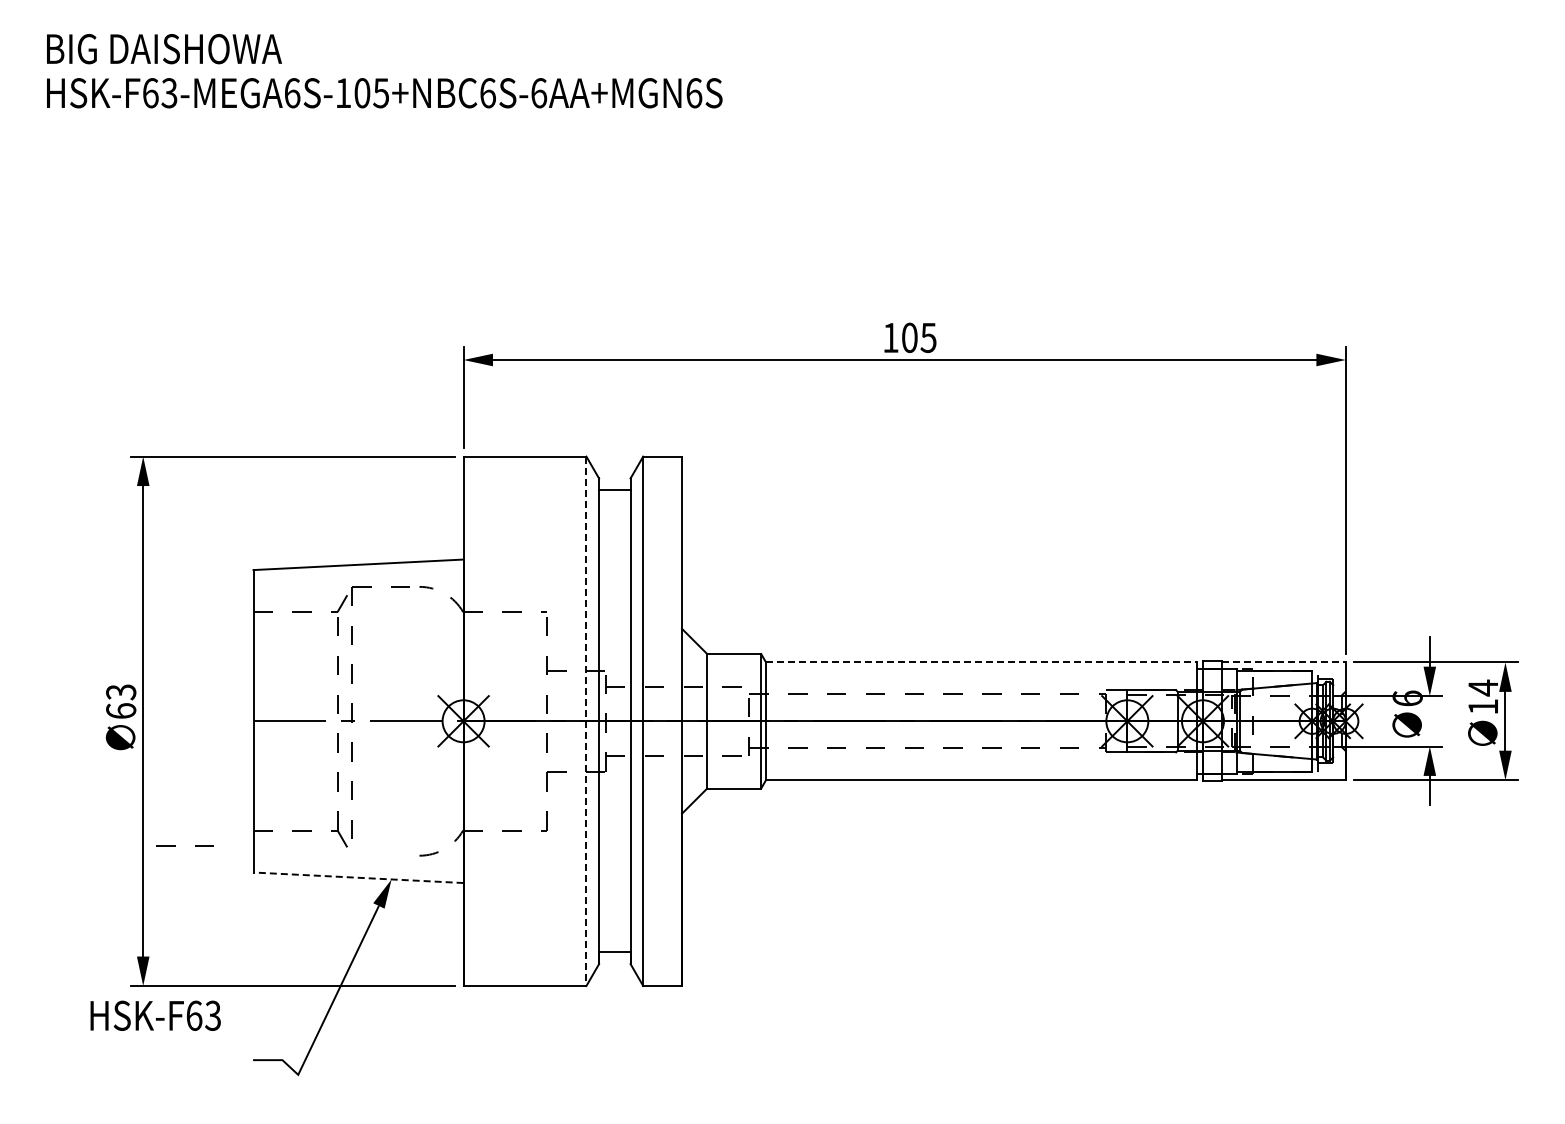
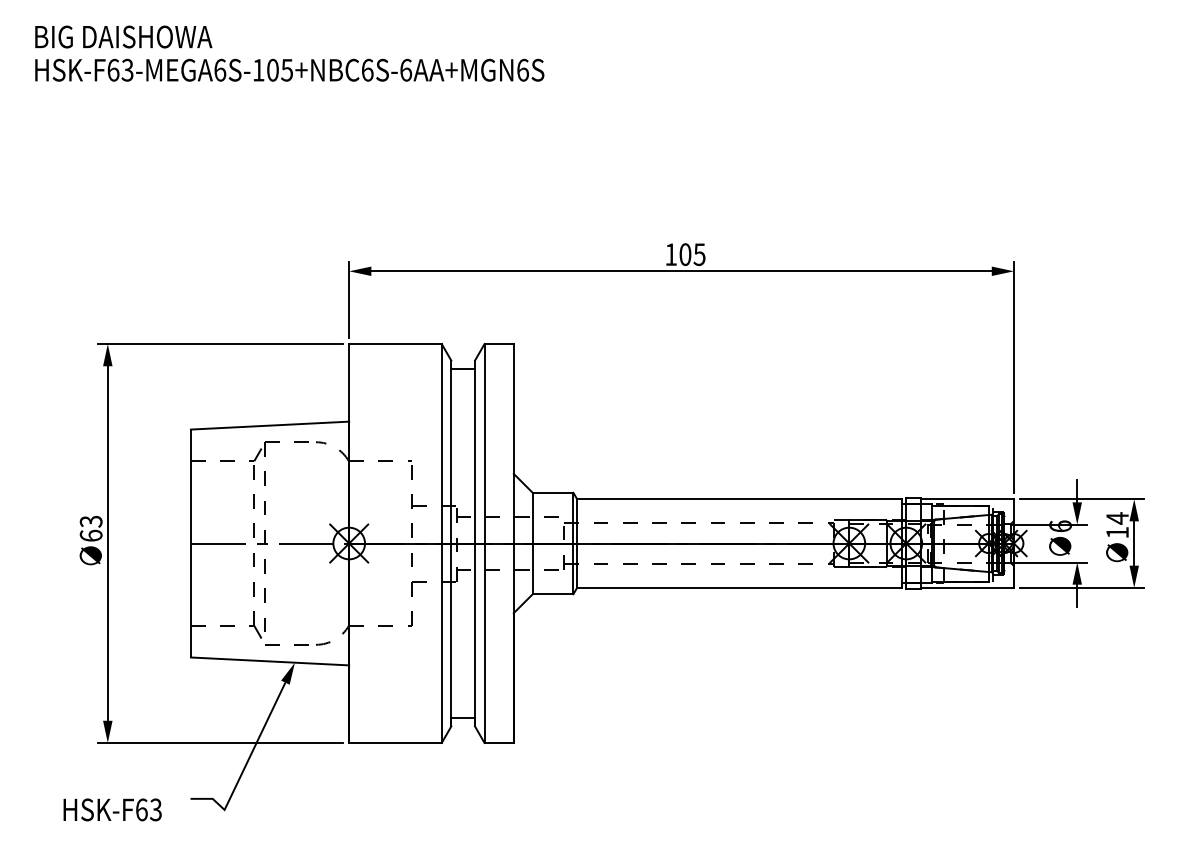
line: (981, 662) -> (739, 499), dashed -> solid
line: (1284, 662) -> (967, 499), dashed -> solid
line: (586, 721) -> (441, 543), dashed -> solid
line: (175, 845) -> (279, 644), moved
line: (358, 877) -> (270, 661), dashed -> solid
text: (155, 1015) -> (112, 809), moved

